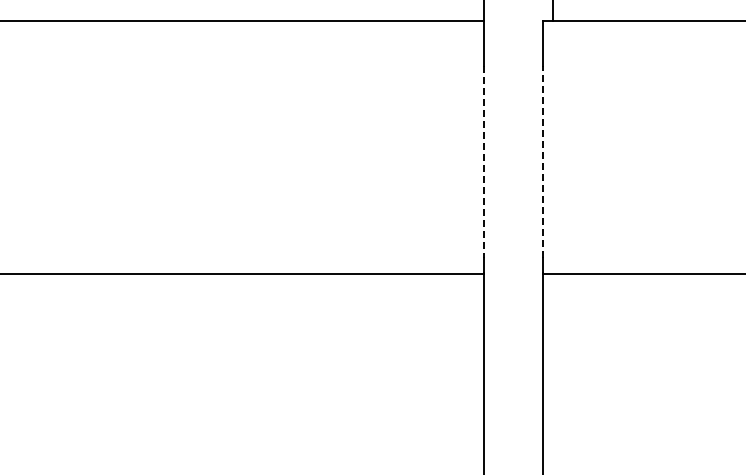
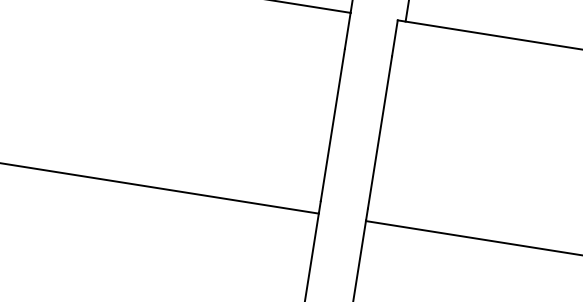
line: (543, 161) -> (380, 131), dashed -> solid
line: (483, 162) -> (332, 125), dashed -> solid

